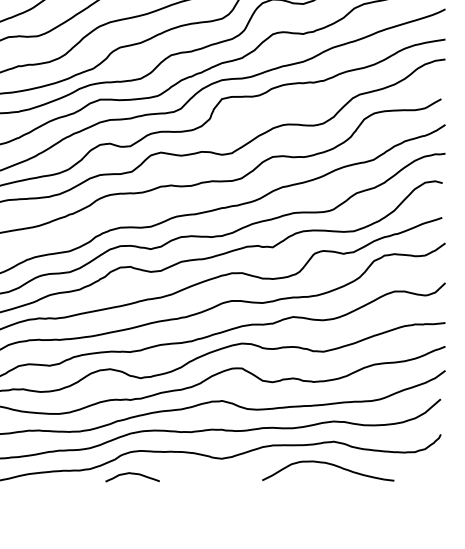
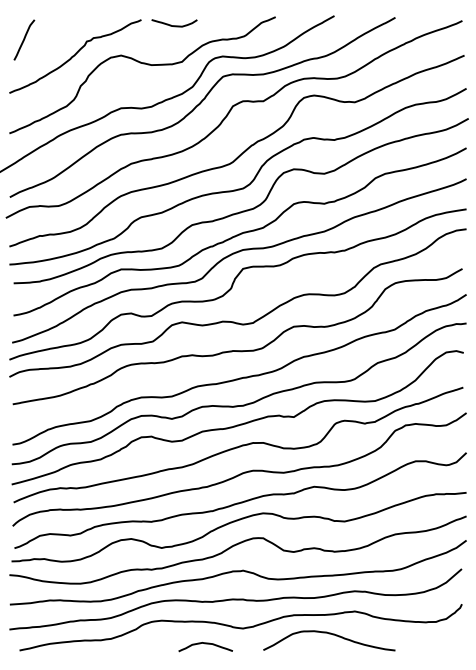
curve: (331, 465) -> (332, 635), moved
curve: (132, 474) -> (205, 644), moved

